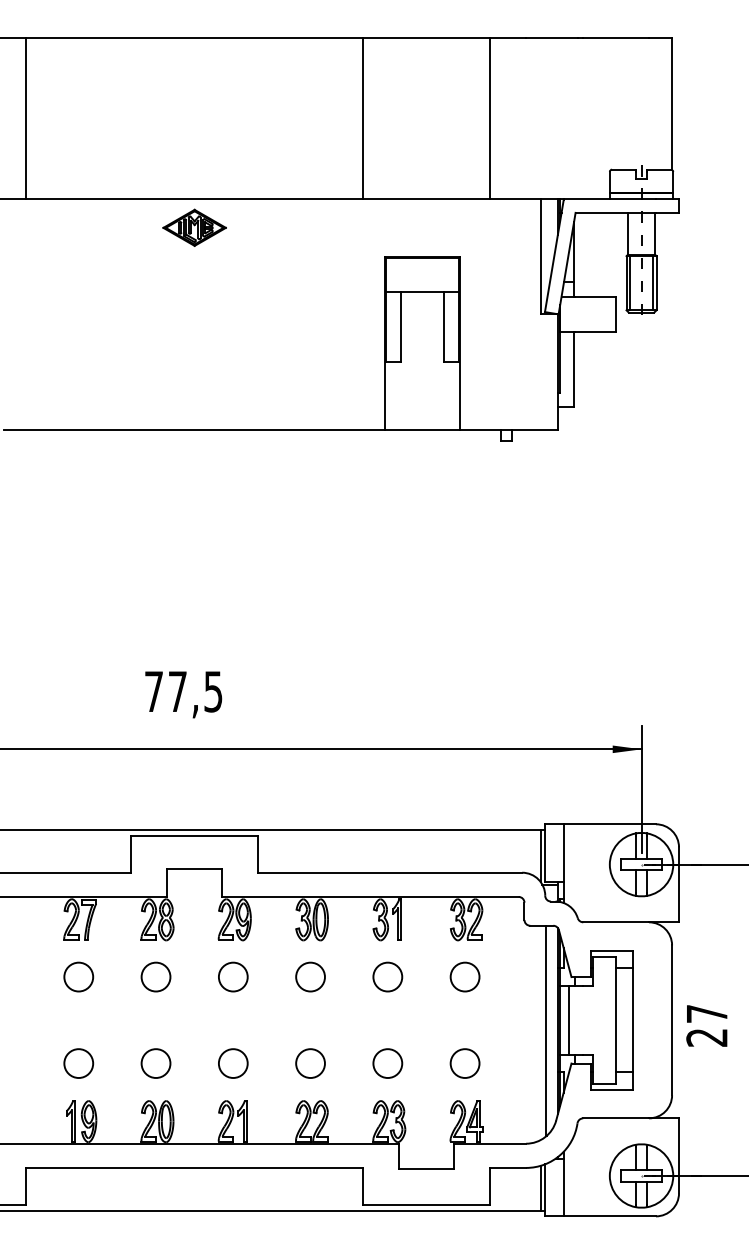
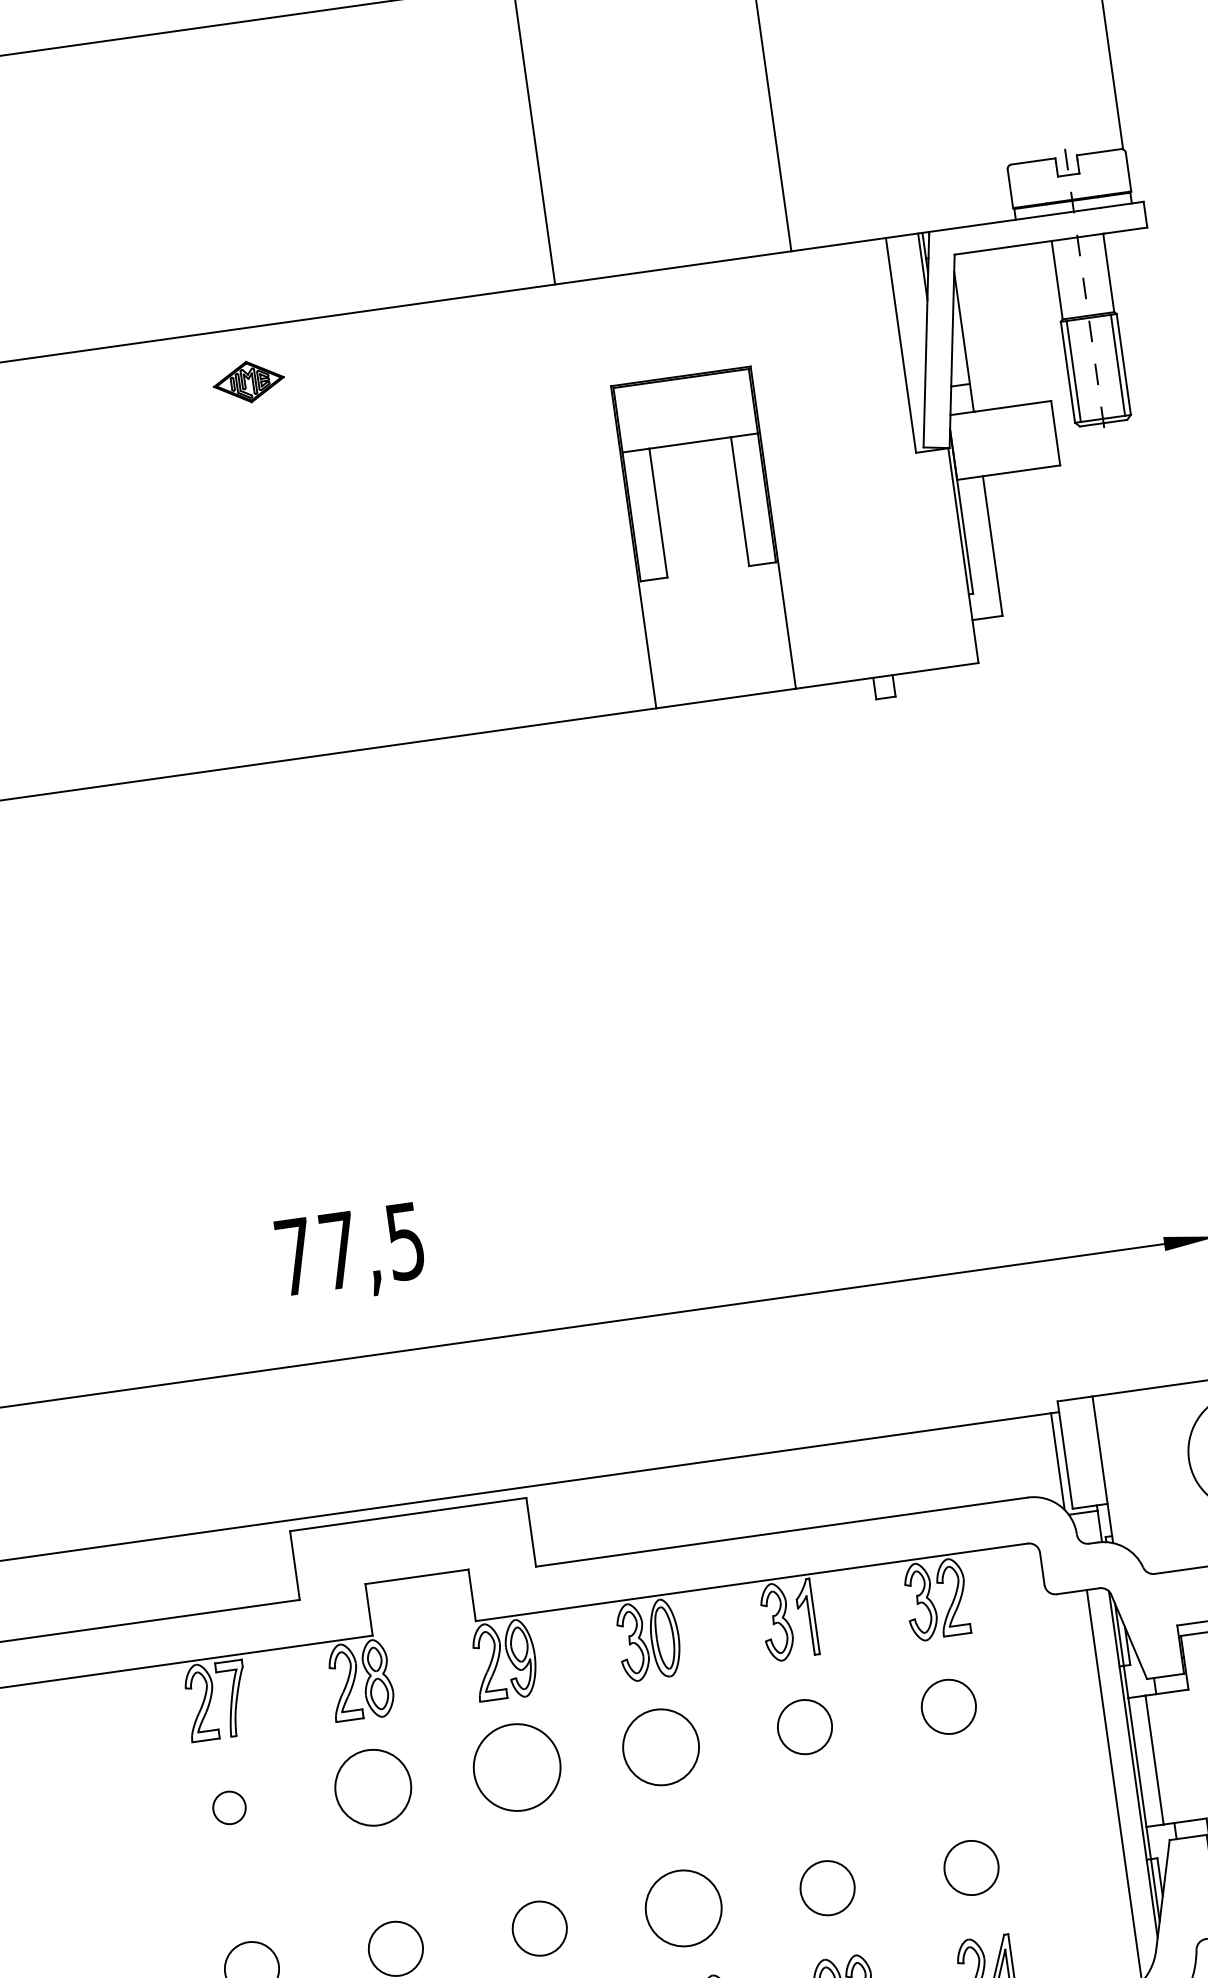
part: (194, 227) -> (248, 381), size x0.6
circle: (78, 976) -> (228, 1806), size x0.6
circle: (155, 976) -> (372, 1786), size x1.4
circle: (232, 976) -> (515, 1766), size x1.6
circle: (310, 976) -> (660, 1746), size x1.4
circle: (310, 1063) -> (683, 1908), size x1.4

